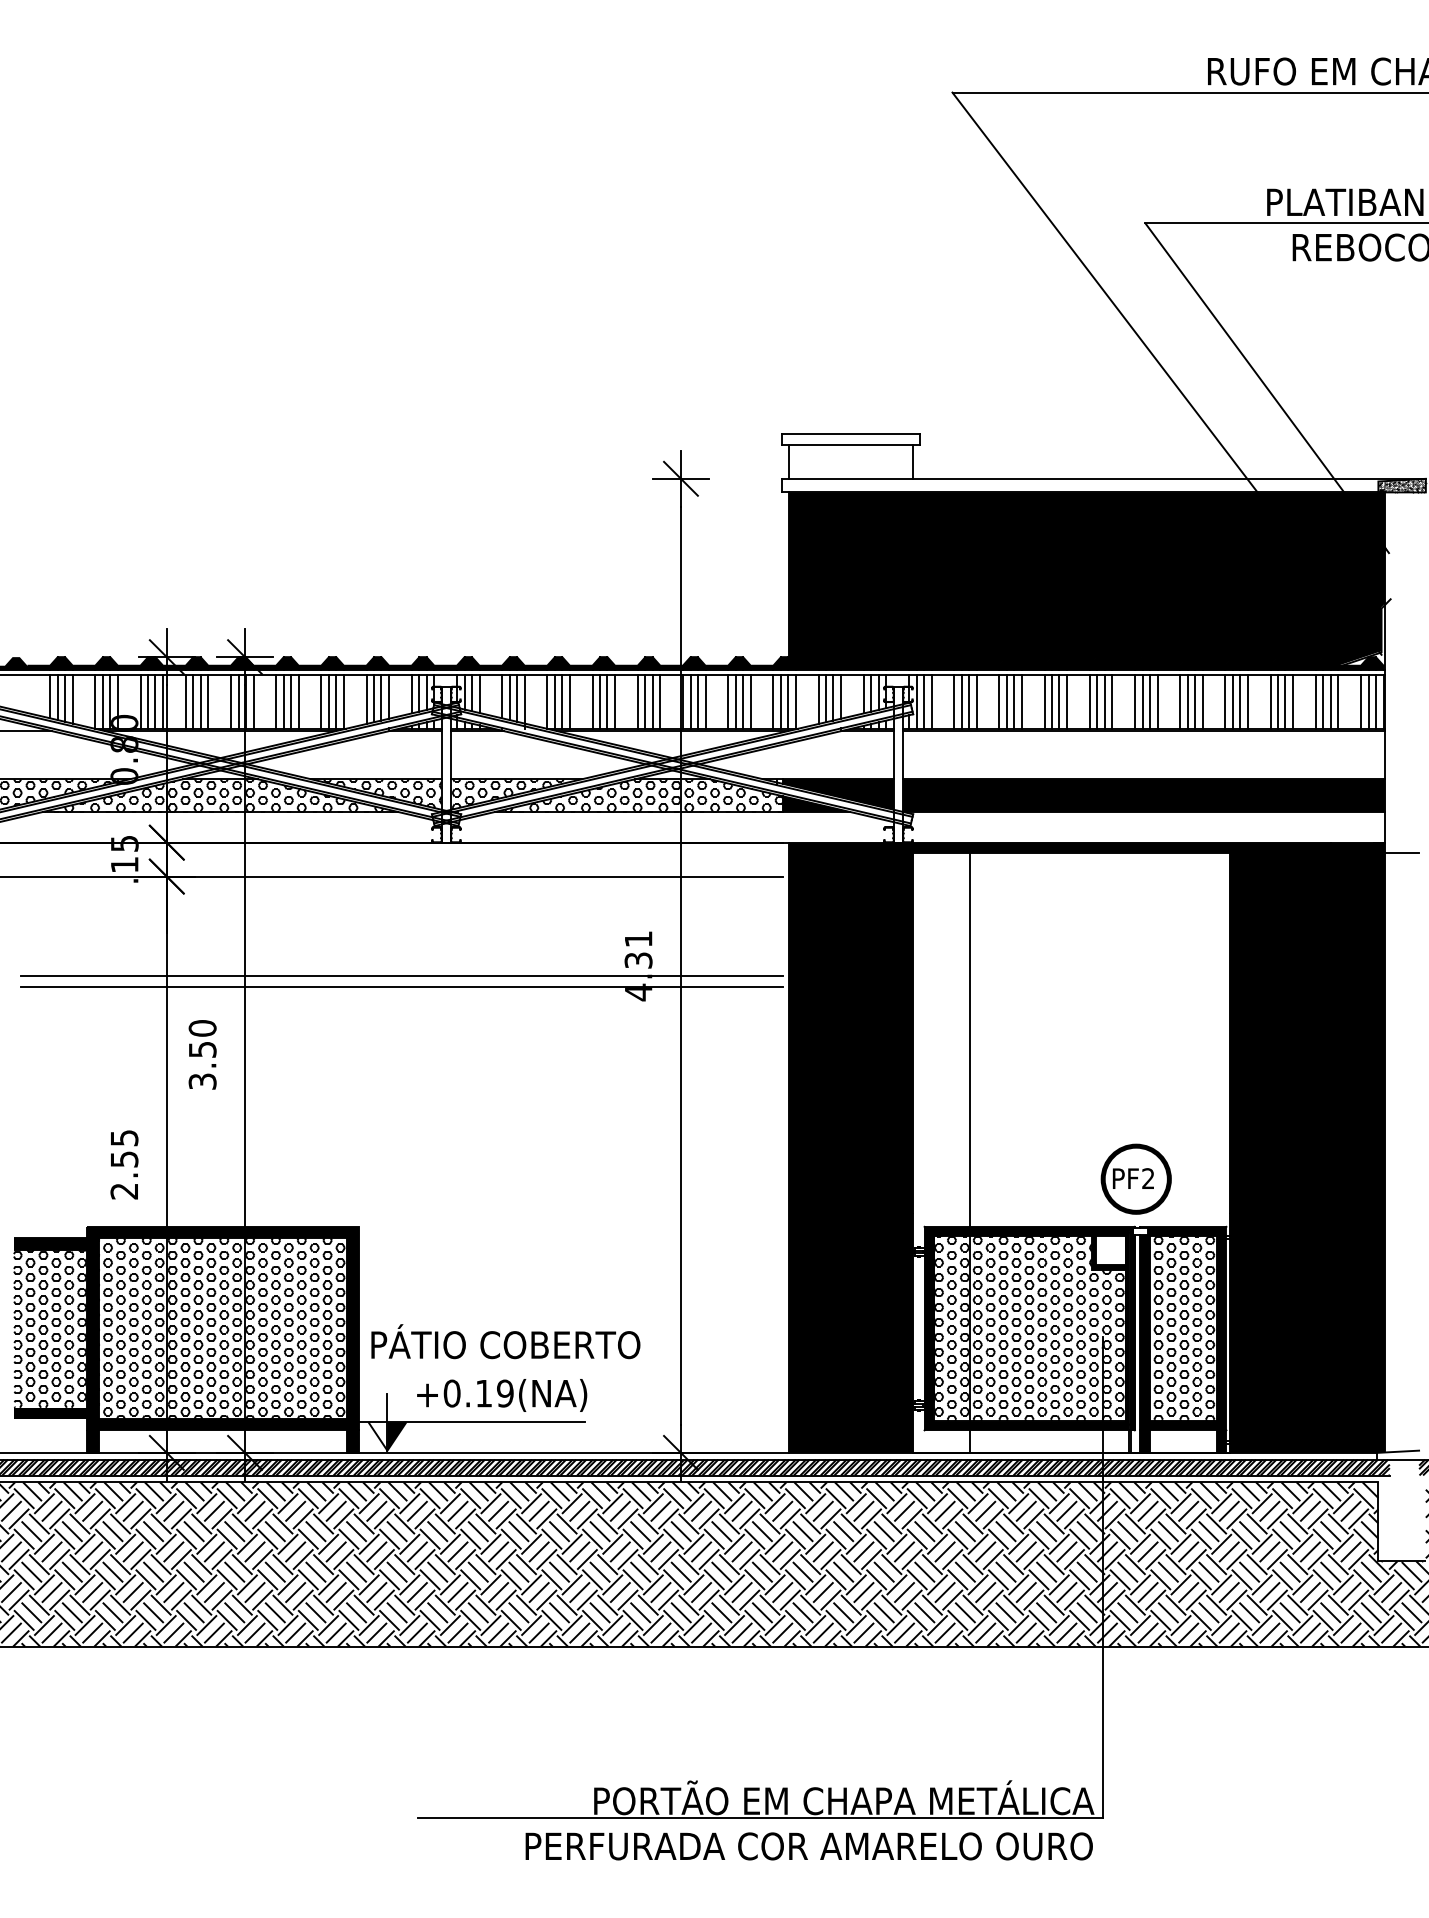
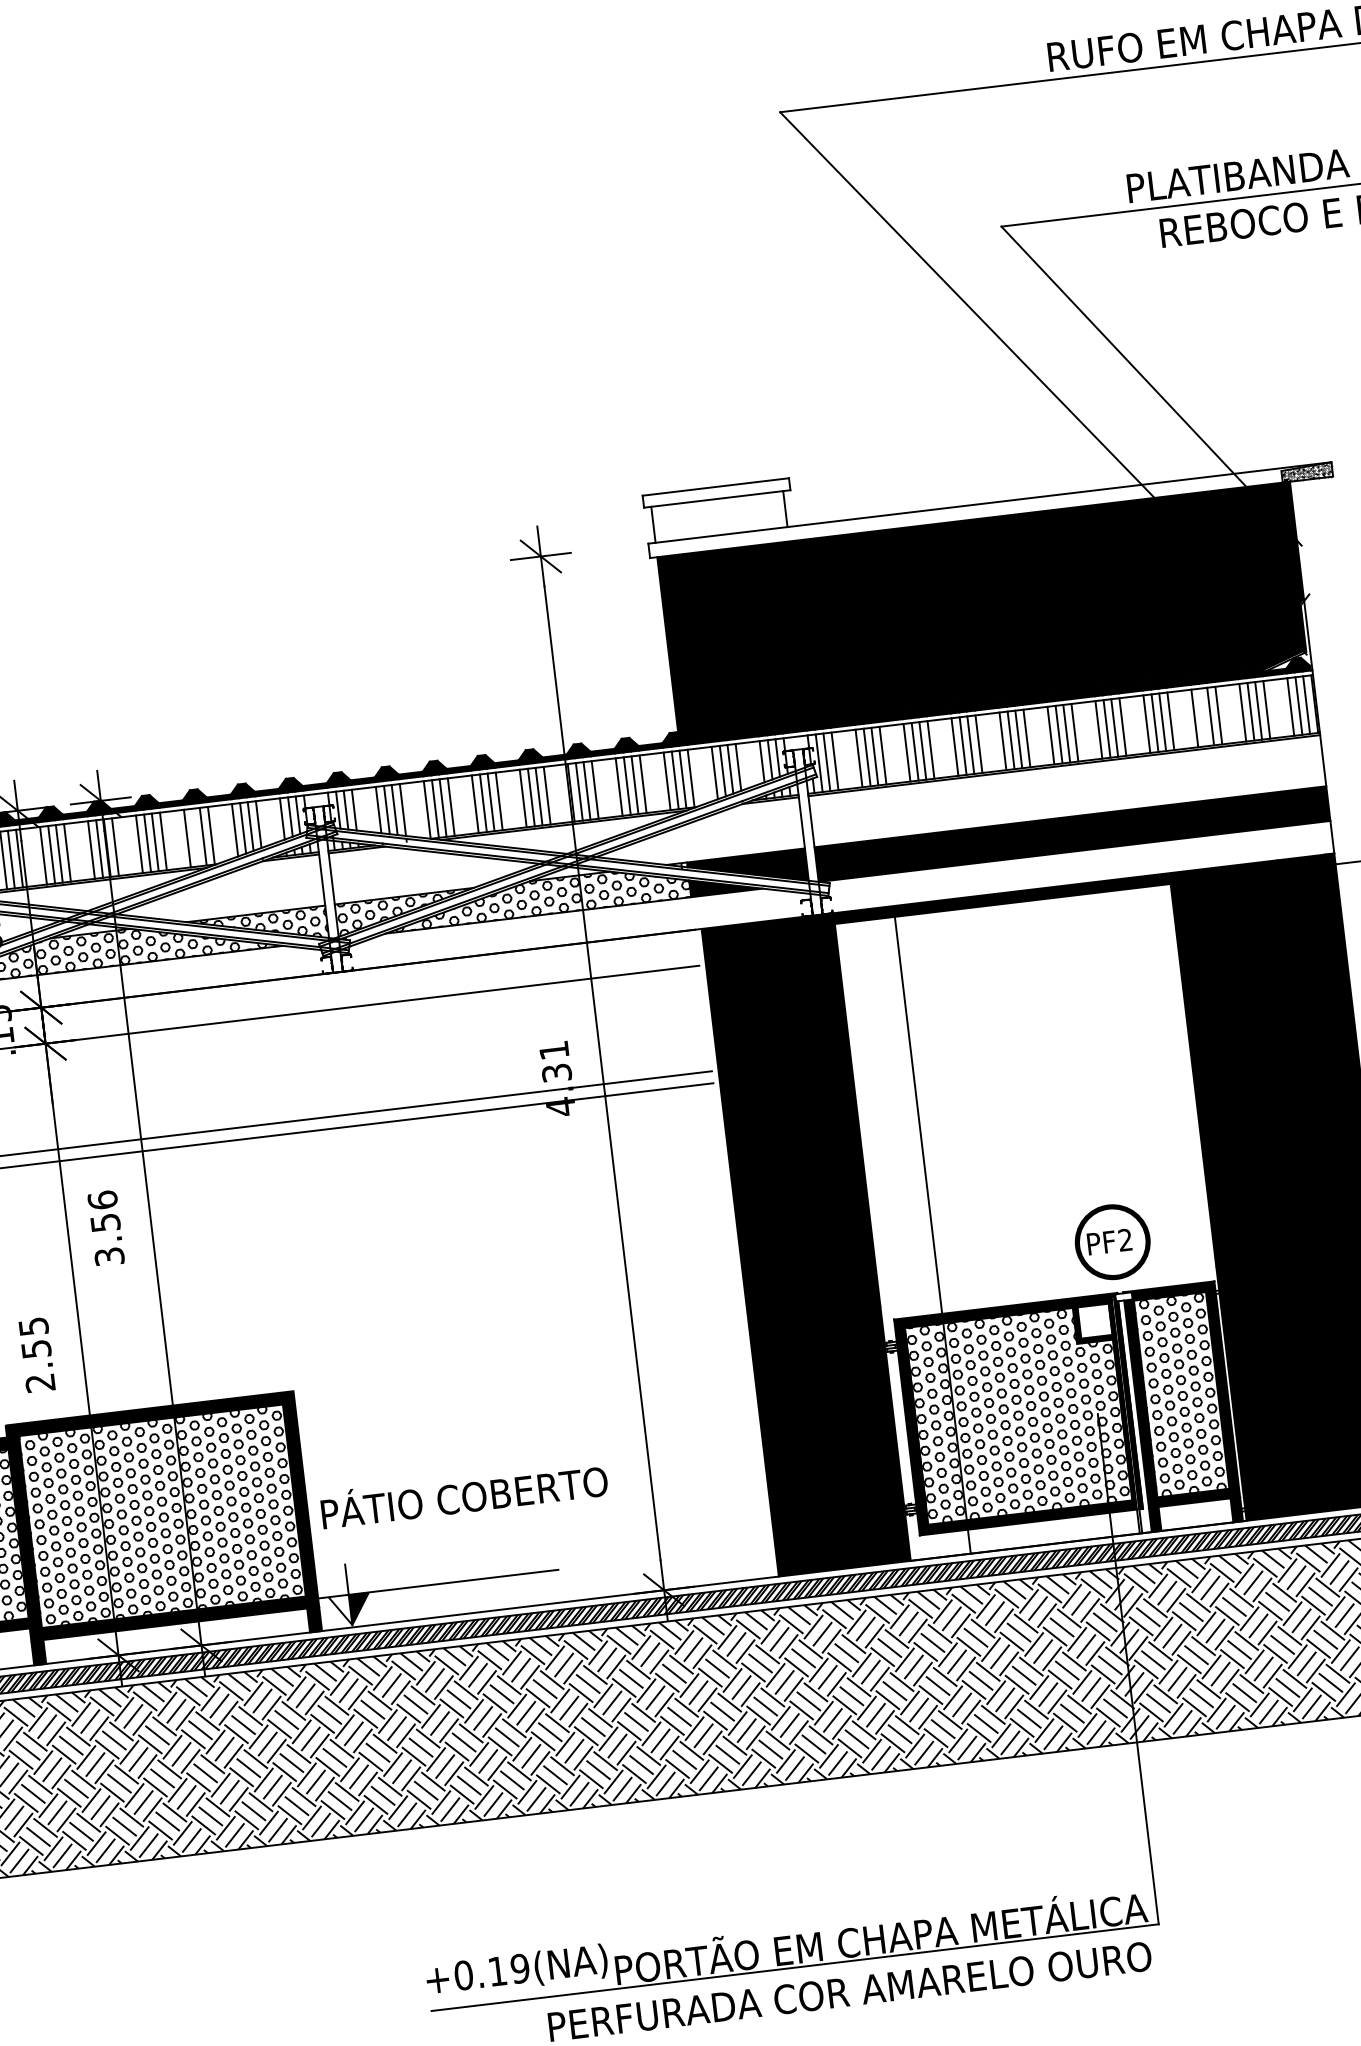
line: (329, 701) -> (196, 837), removed
line: (1278, 701) -> (1203, 717), removed
text: (202, 1027) -> (102, 1199), 3.50 -> 3.56
text: (502, 1395) -> (517, 1971), moved

